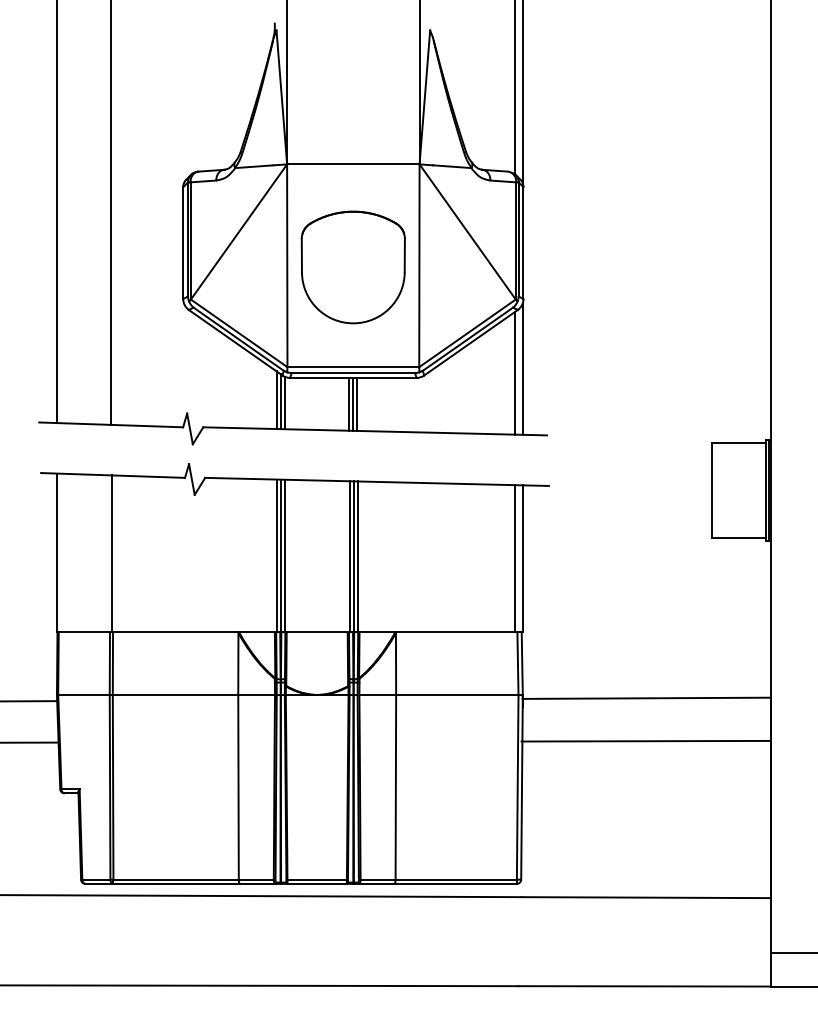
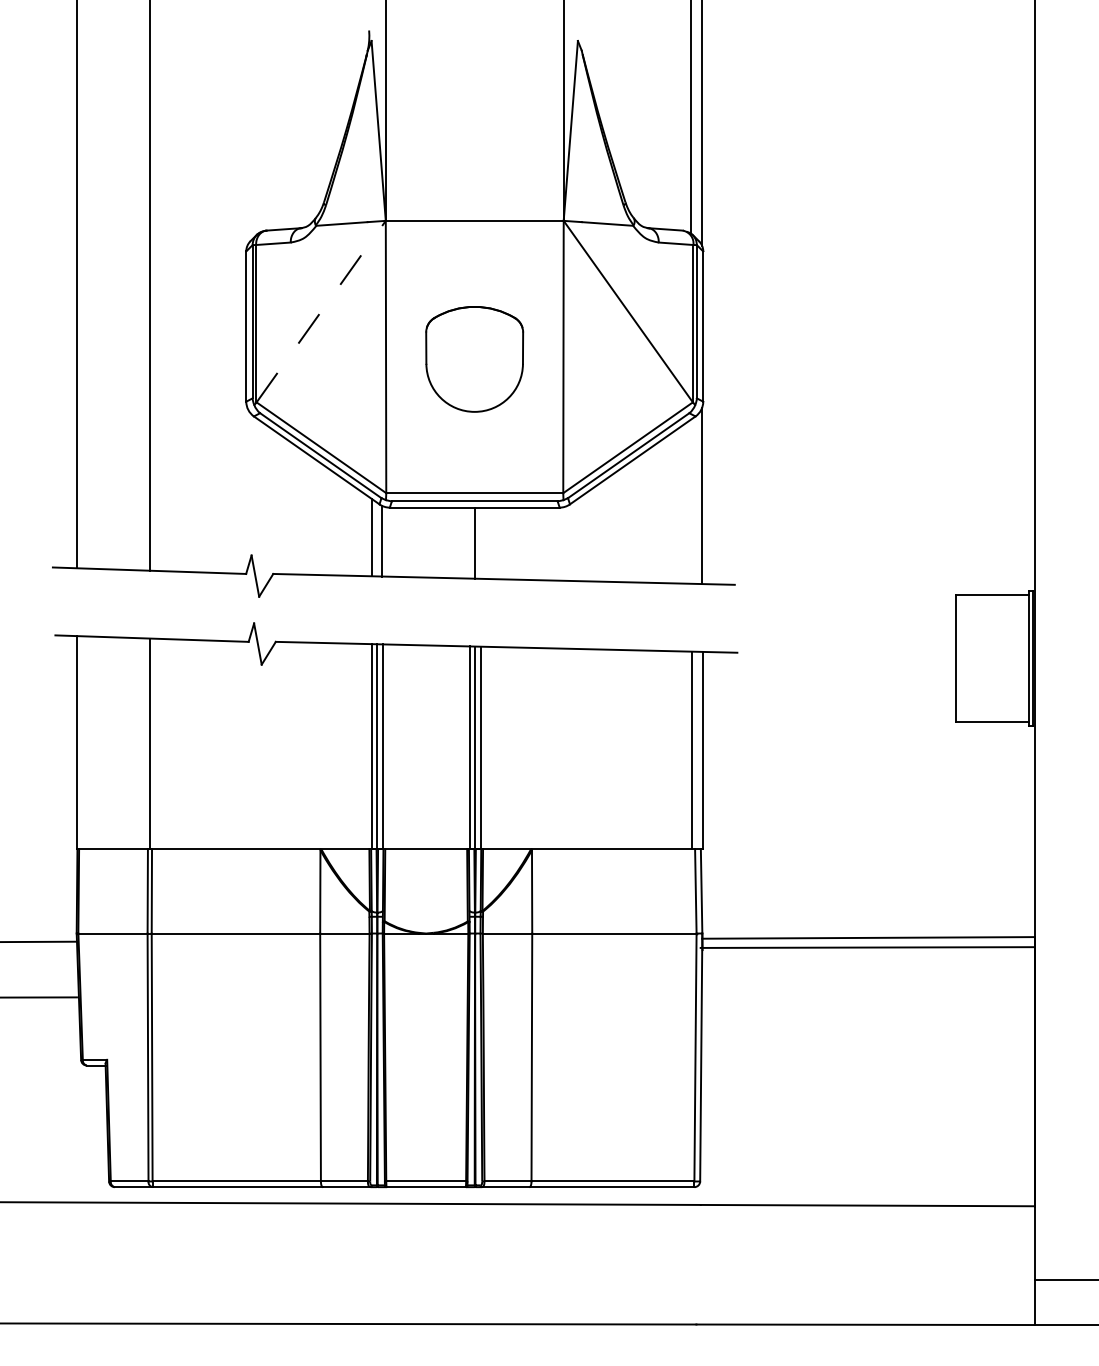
line: (239, 231) -> (321, 311), solid -> dashed
part: (353, 267) -> (474, 359), size x0.7
line: (514, 373) -> (691, 501), removed
line: (280, 401) -> (376, 539), removed
line: (349, 403) -> (469, 542), removed
line: (357, 403) -> (480, 542), removed
line: (645, 741) -> (867, 947), moved

